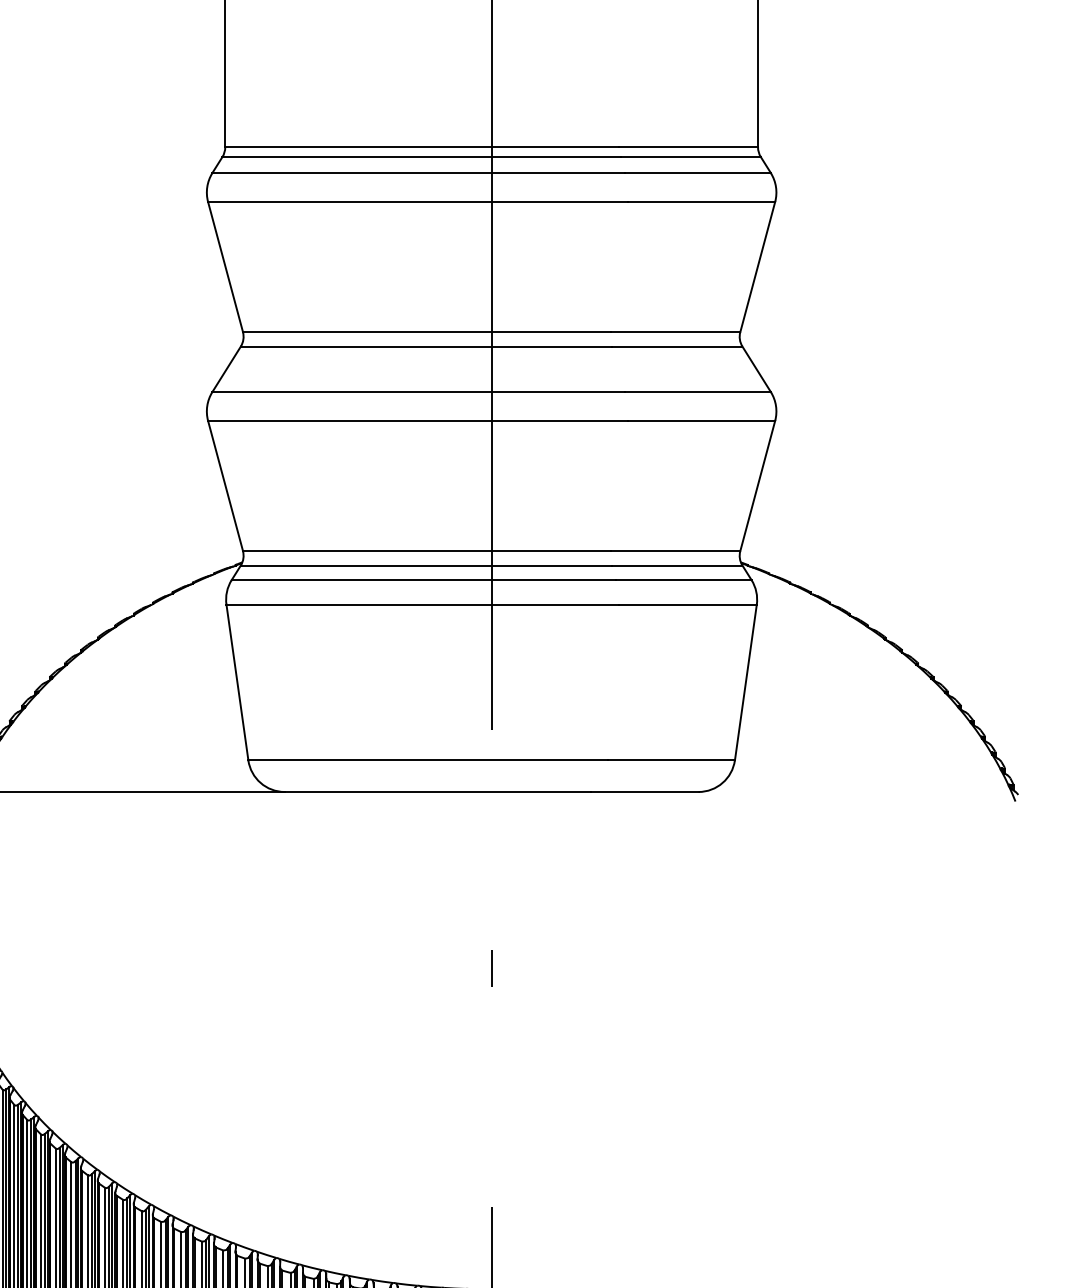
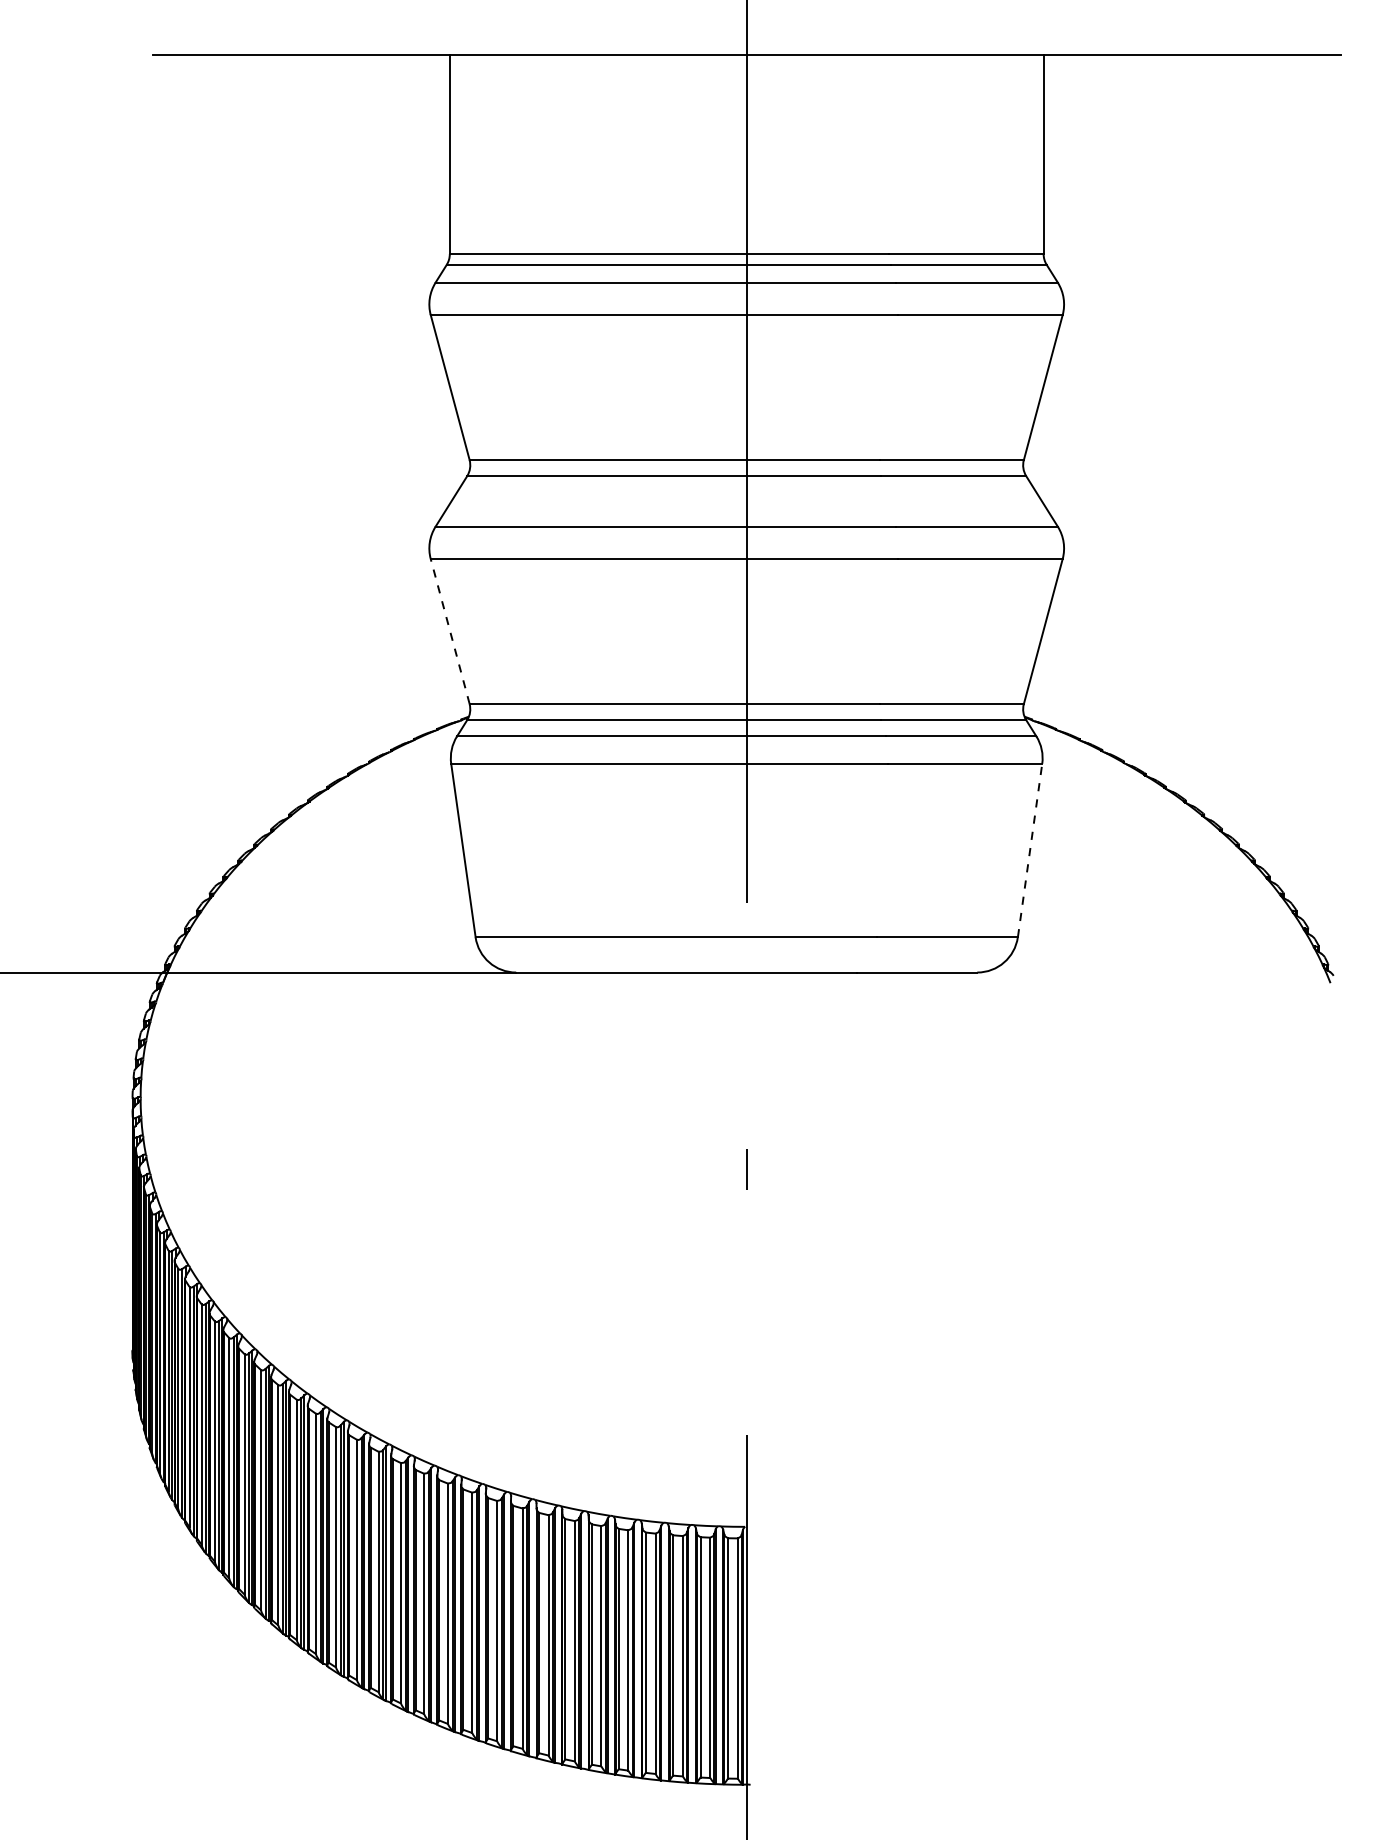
line: (225, 485) -> (450, 631), solid -> dashed
line: (746, 682) -> (1030, 850), solid -> dashed

